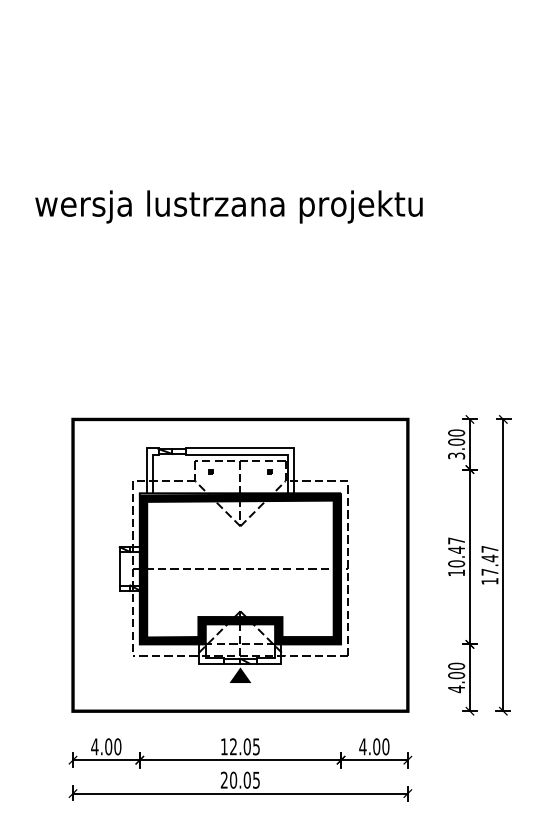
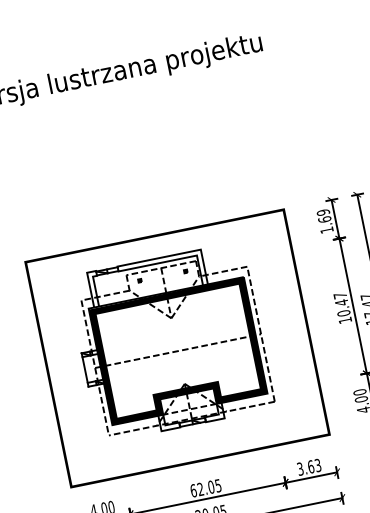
text: (456, 444) -> (325, 221), 3.00 -> 1.69
fill: (240, 675) -> (194, 433), removed
text: (223, 746) -> (192, 490), 12.05 -> 62.05
text: (374, 746) -> (309, 467), 4.00 -> 3.63

